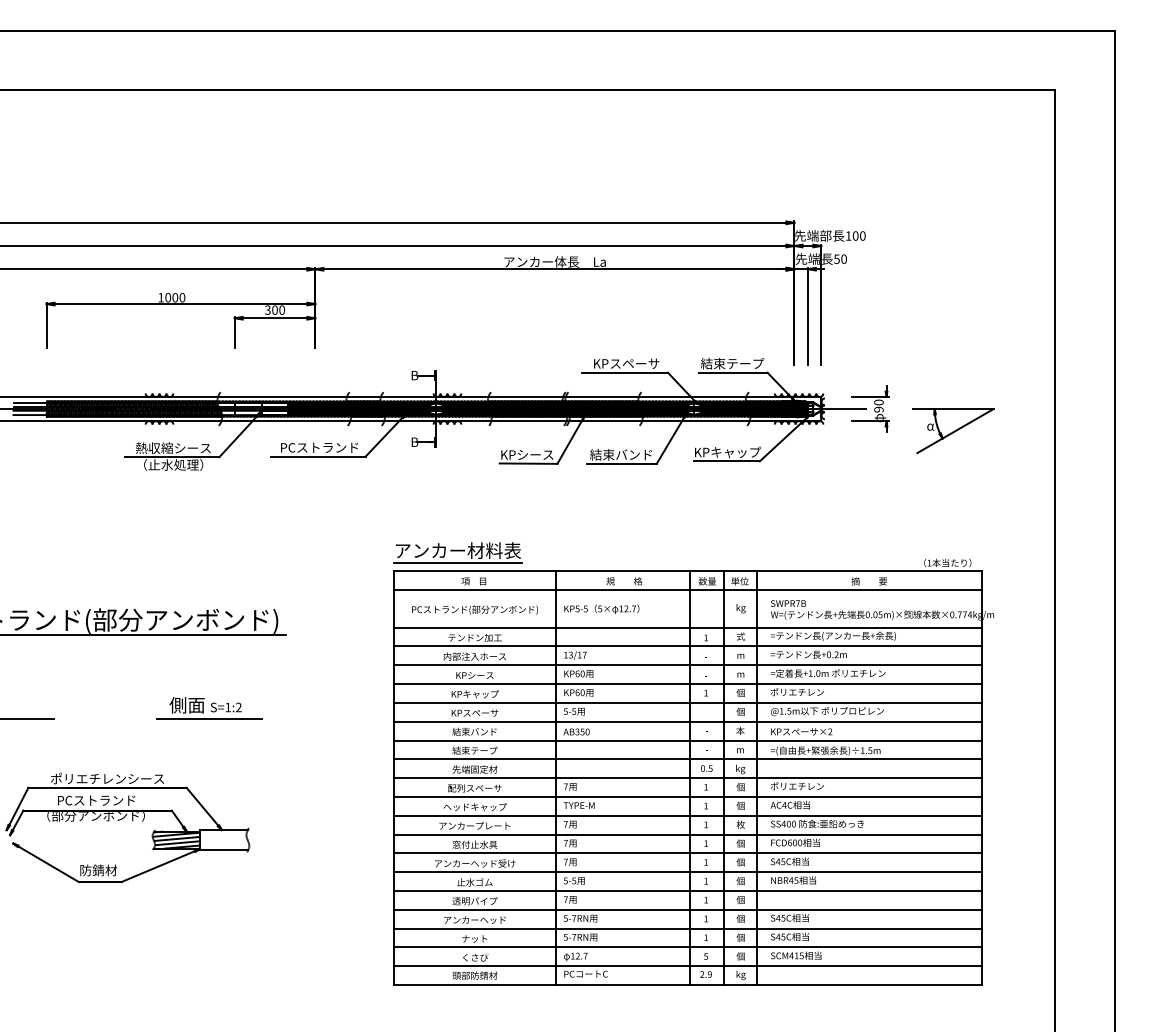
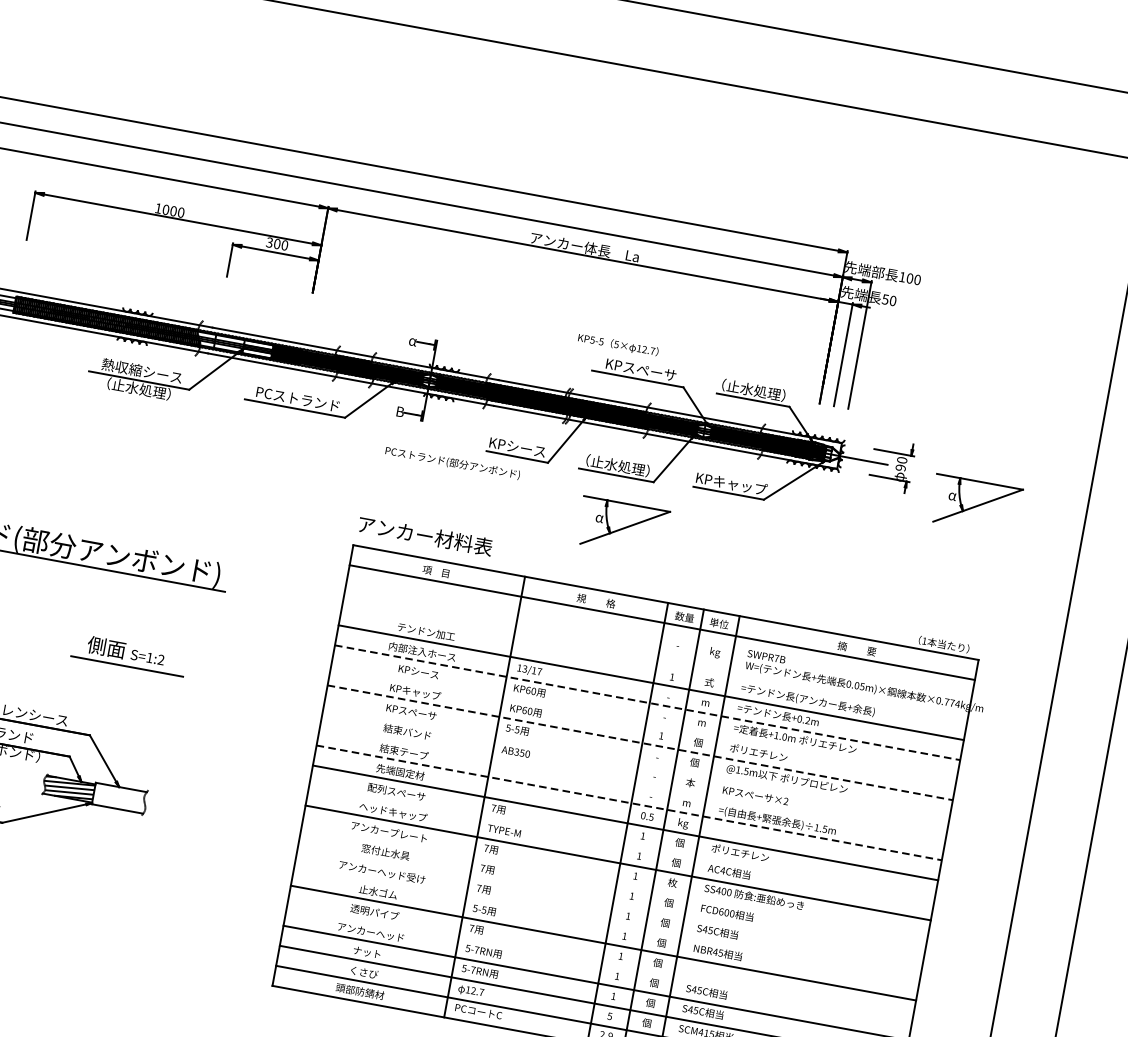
text: (732, 363) -> (753, 390), 結束テープ -> （止水処理）
text: (414, 375) -> (413, 340), B -> α
text: (620, 454) -> (616, 465), 結束バンド -> （止水処理）
part: (636, 510) -> (622, 527), added
line: (457, 563) -> (422, 549), removed
text: (601, 608) -> (618, 344), moved
text: (474, 609) -> (452, 462), moved
line: (687, 627) -> (654, 662), removed
line: (688, 665) -> (648, 703), solid -> dashed
line: (687, 684) -> (643, 723), removed
line: (688, 702) -> (640, 742), solid -> dashed
line: (687, 721) -> (636, 762), removed
line: (687, 740) -> (632, 782), removed
line: (688, 759) -> (629, 803), solid -> dashed
line: (687, 796) -> (621, 842), removed
line: (687, 834) -> (613, 882), removed
line: (687, 853) -> (610, 903), removed
line: (687, 872) -> (606, 923), removed
line: (687, 909) -> (599, 962), removed

